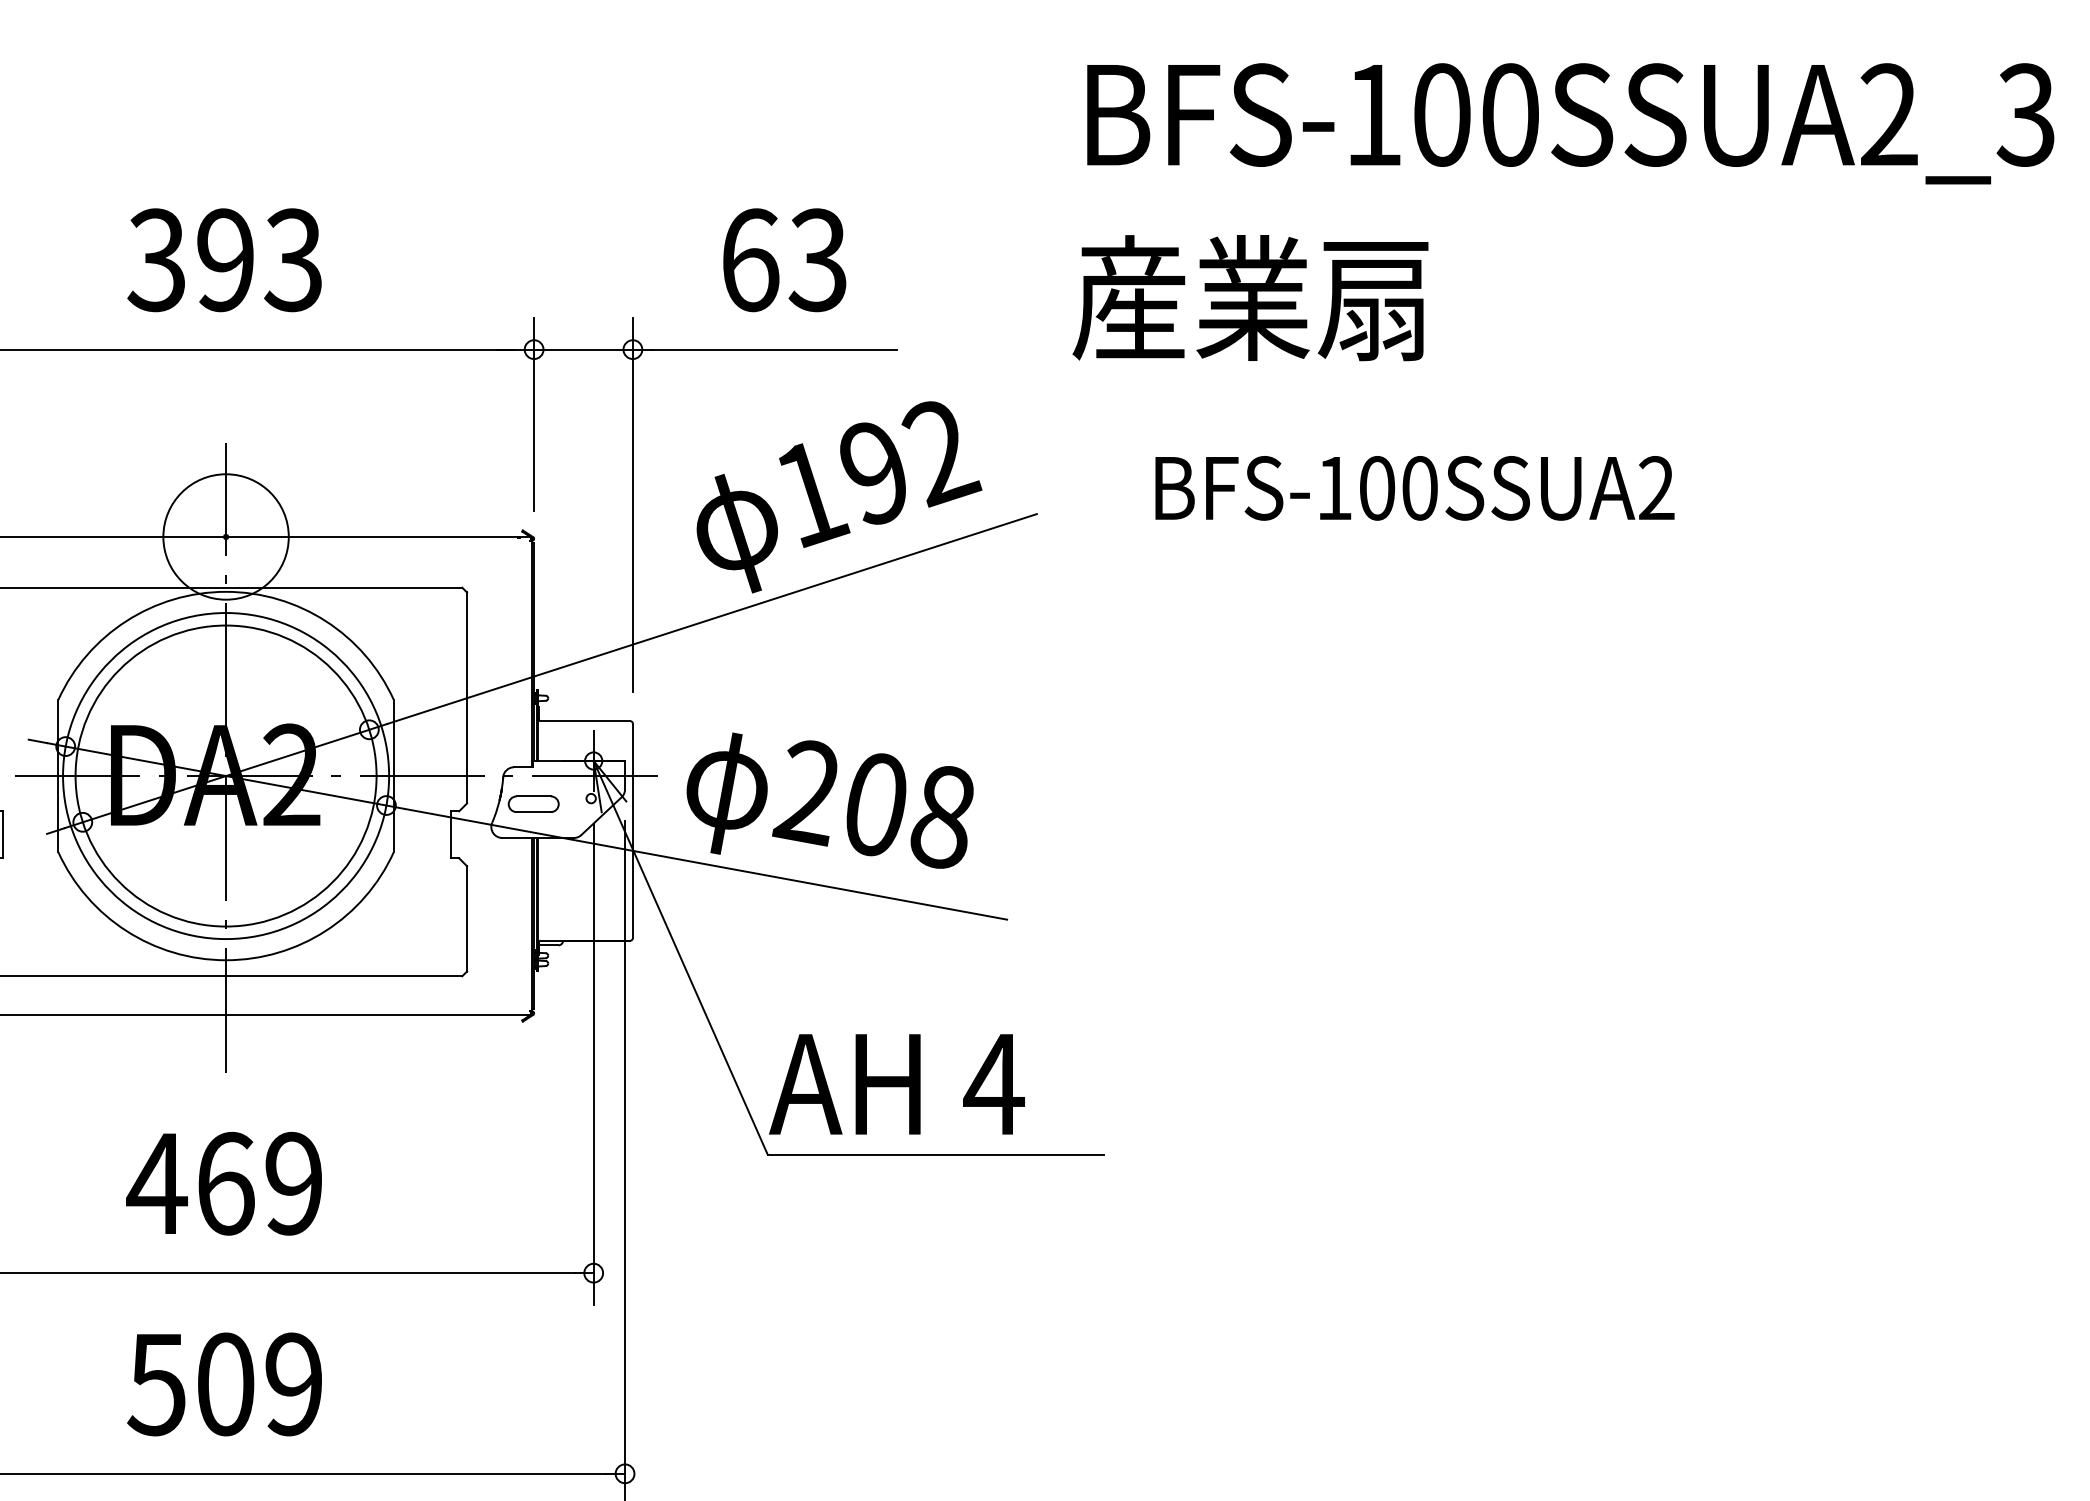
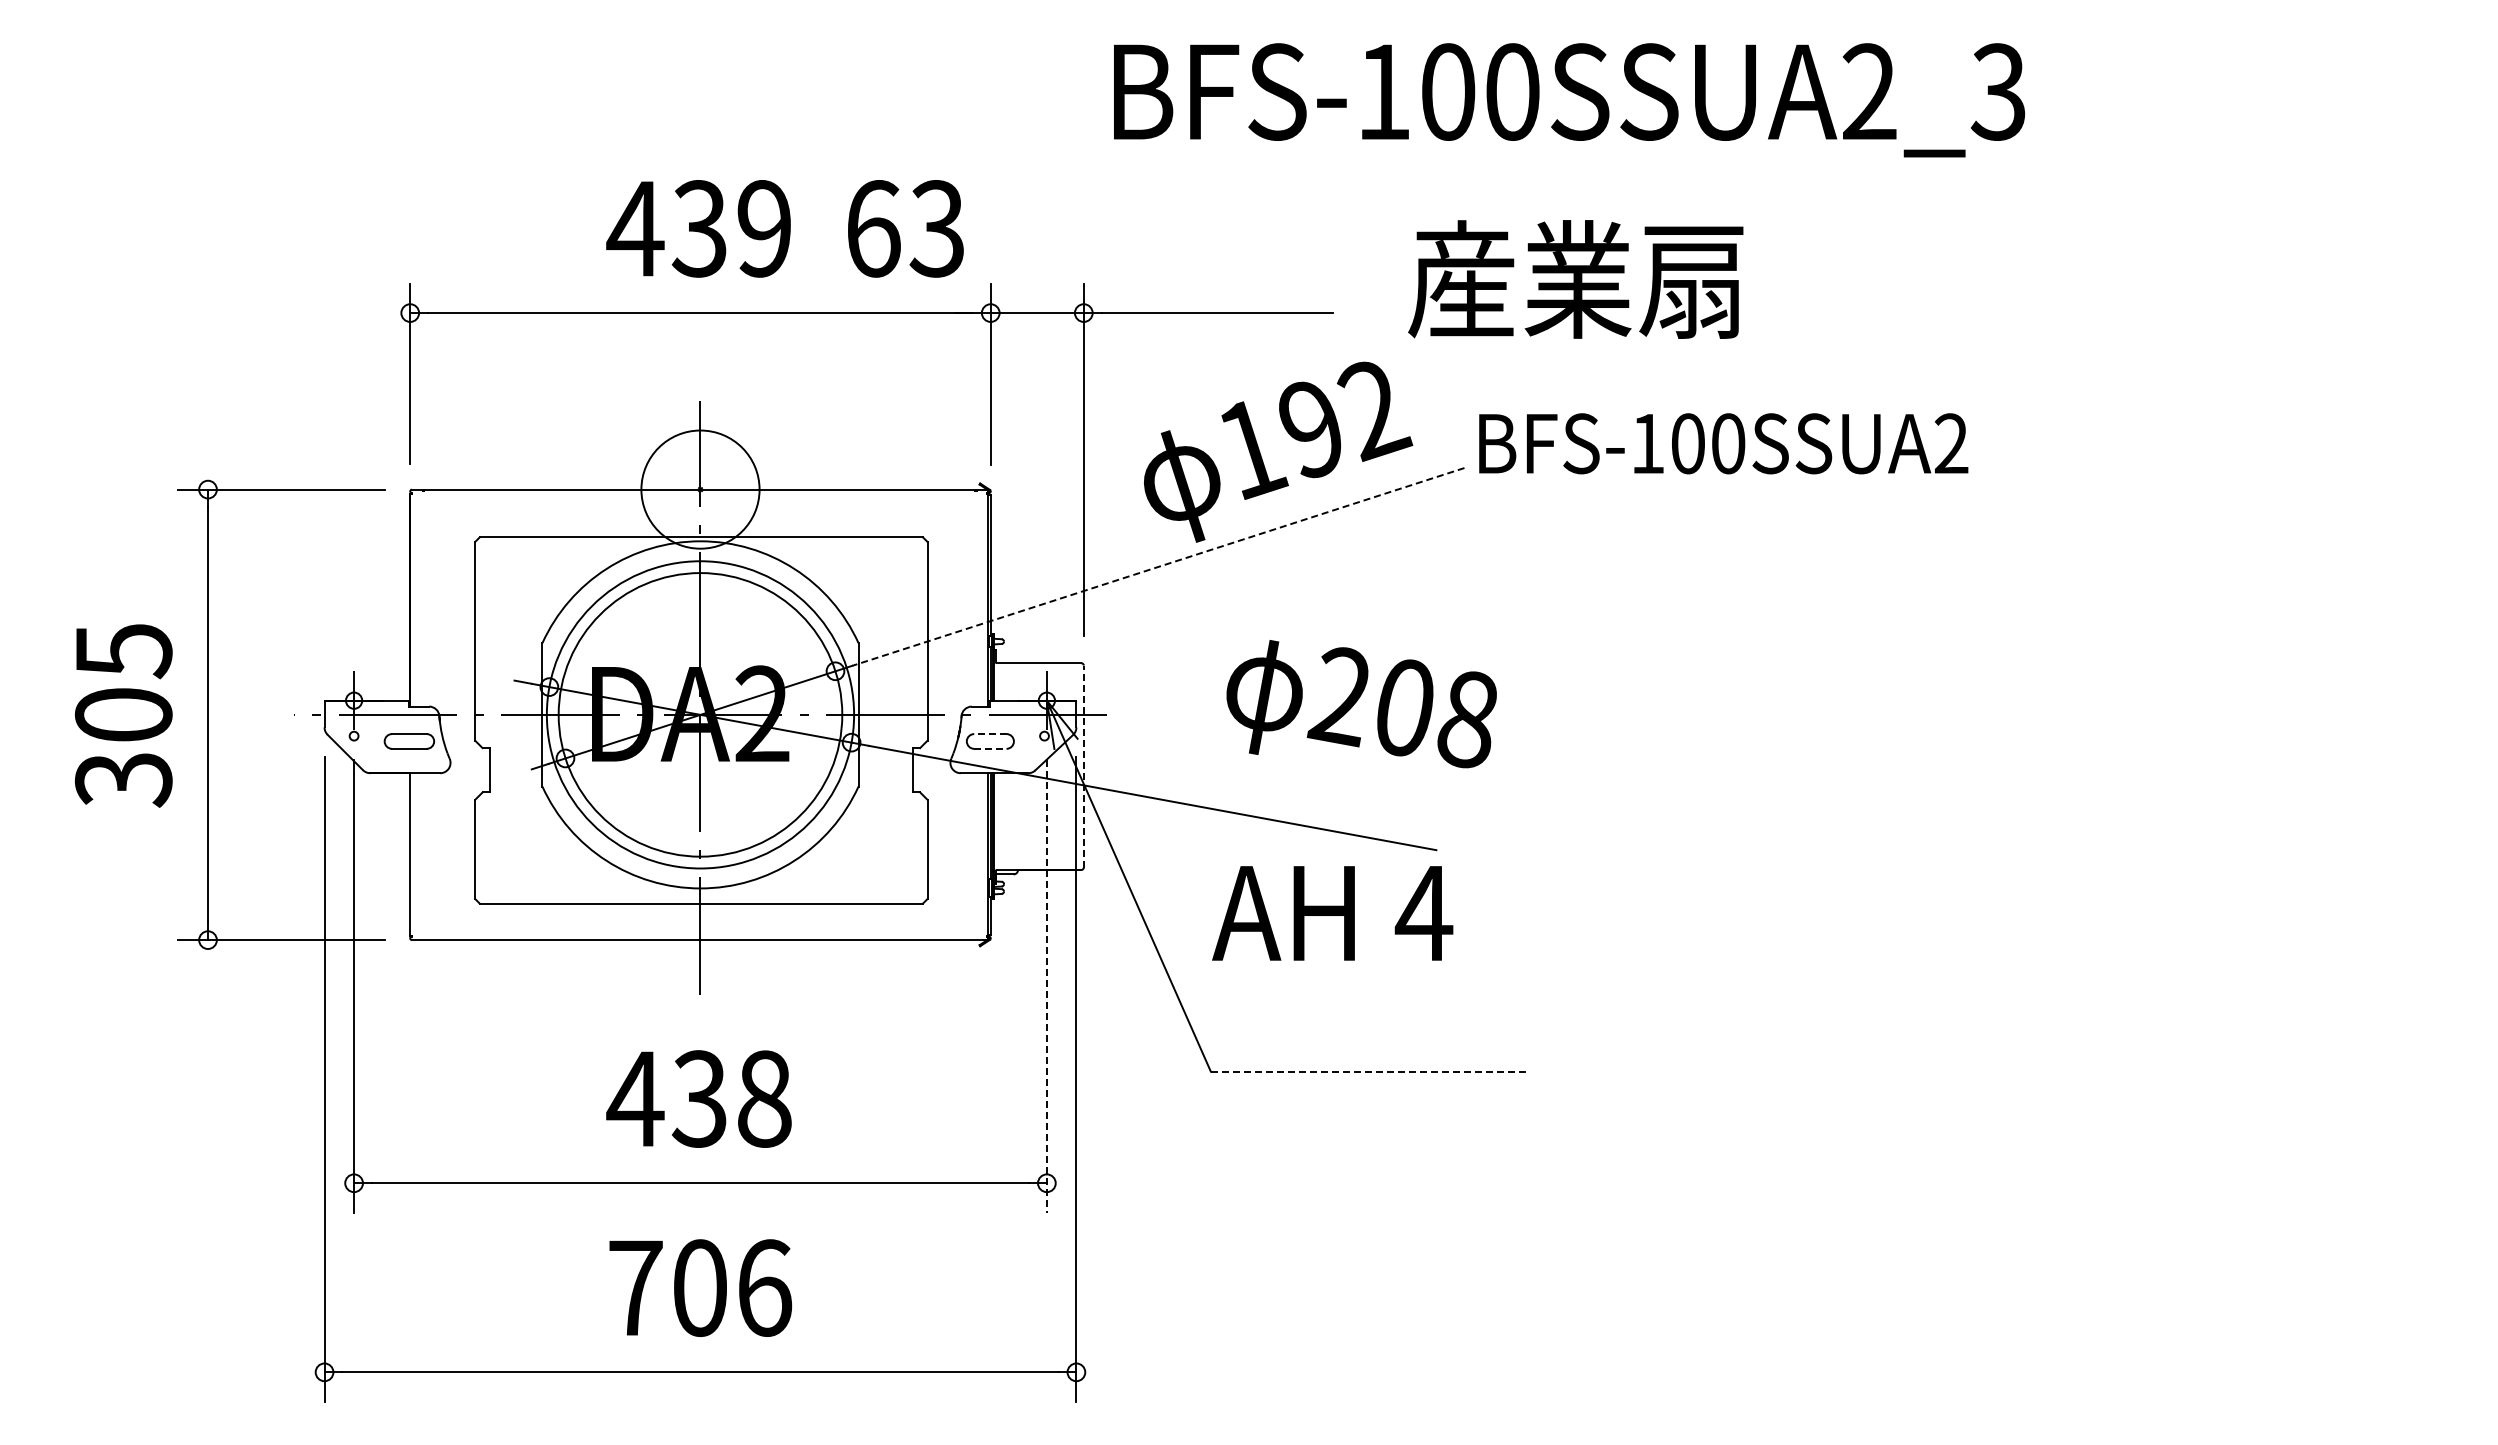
text: (1570, 124) -> (1569, 100), moved
text: (223, 259) -> (698, 228), 393 -> 439
text: (784, 259) -> (905, 228), moved
text: (1250, 298) -> (1575, 279), moved
text: (1414, 488) -> (1723, 443), moved
line: (712, 618) -> (1158, 566), solid -> dashed
line: (532, 796) -> (989, 734), solid -> dashed
text: (829, 801) -> (1361, 704), moved
line: (533, 811) -> (990, 748), solid -> dashed
line: (632, 830) -> (1083, 766), solid -> dashed
line: (593, 1064) -> (1046, 986), solid -> dashed
text: (896, 1084) -> (1332, 913), moved
line: (936, 1154) -> (1369, 1071), solid -> dashed
text: (258, 1183) -> (731, 1098), 469 -> 438
text: (225, 1383) -> (699, 1287), 509 -> 706

